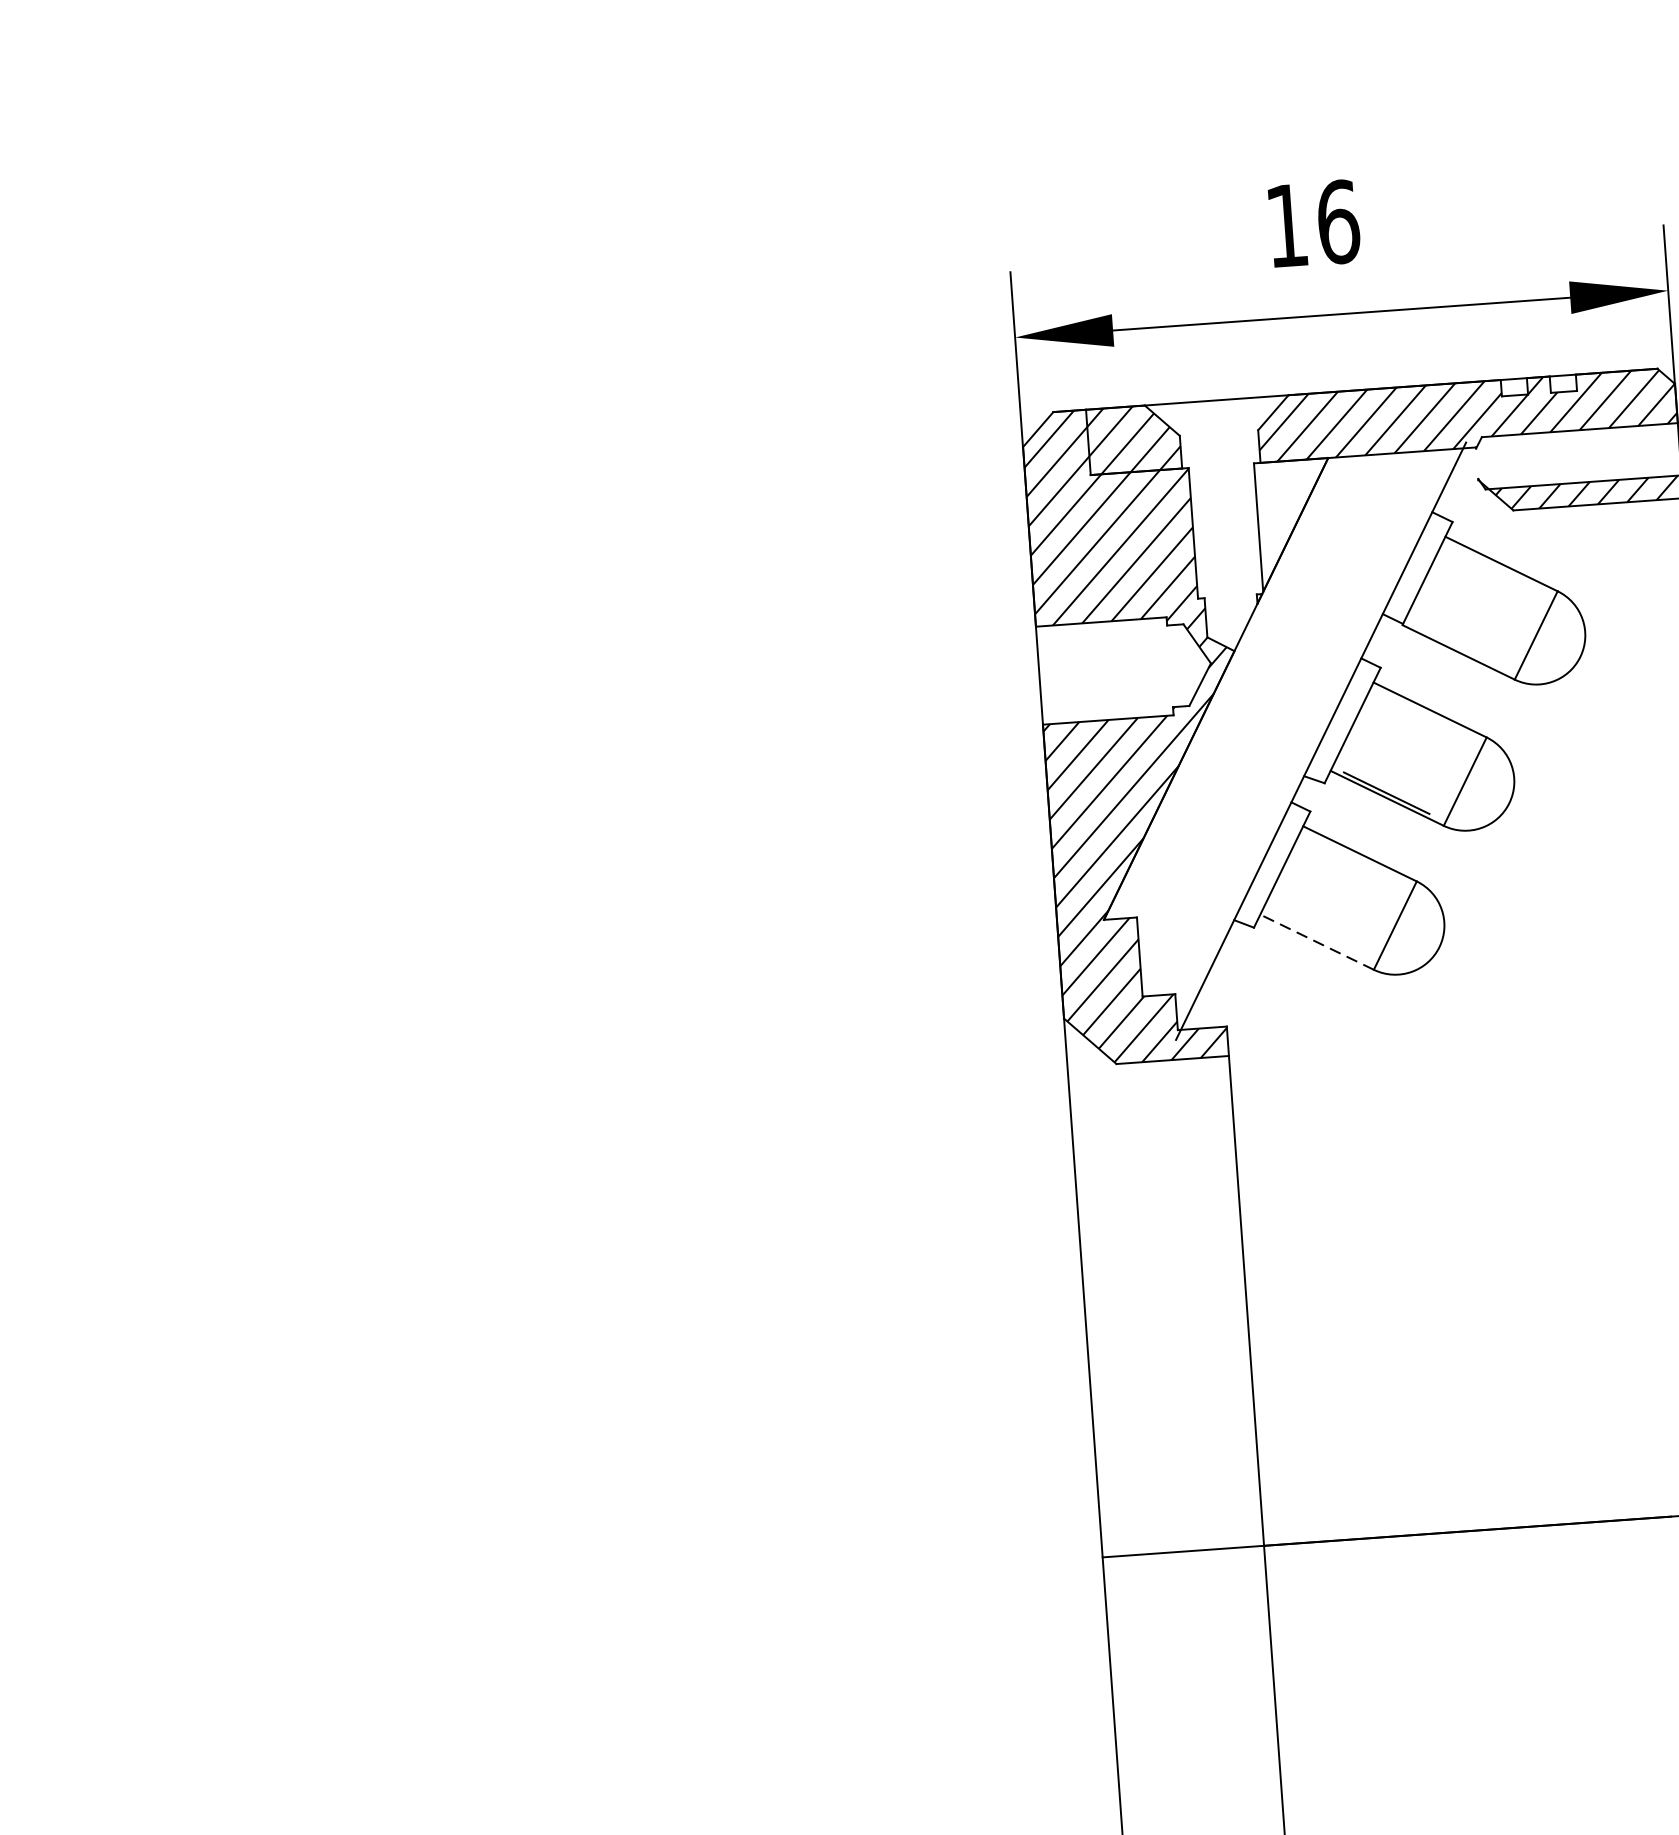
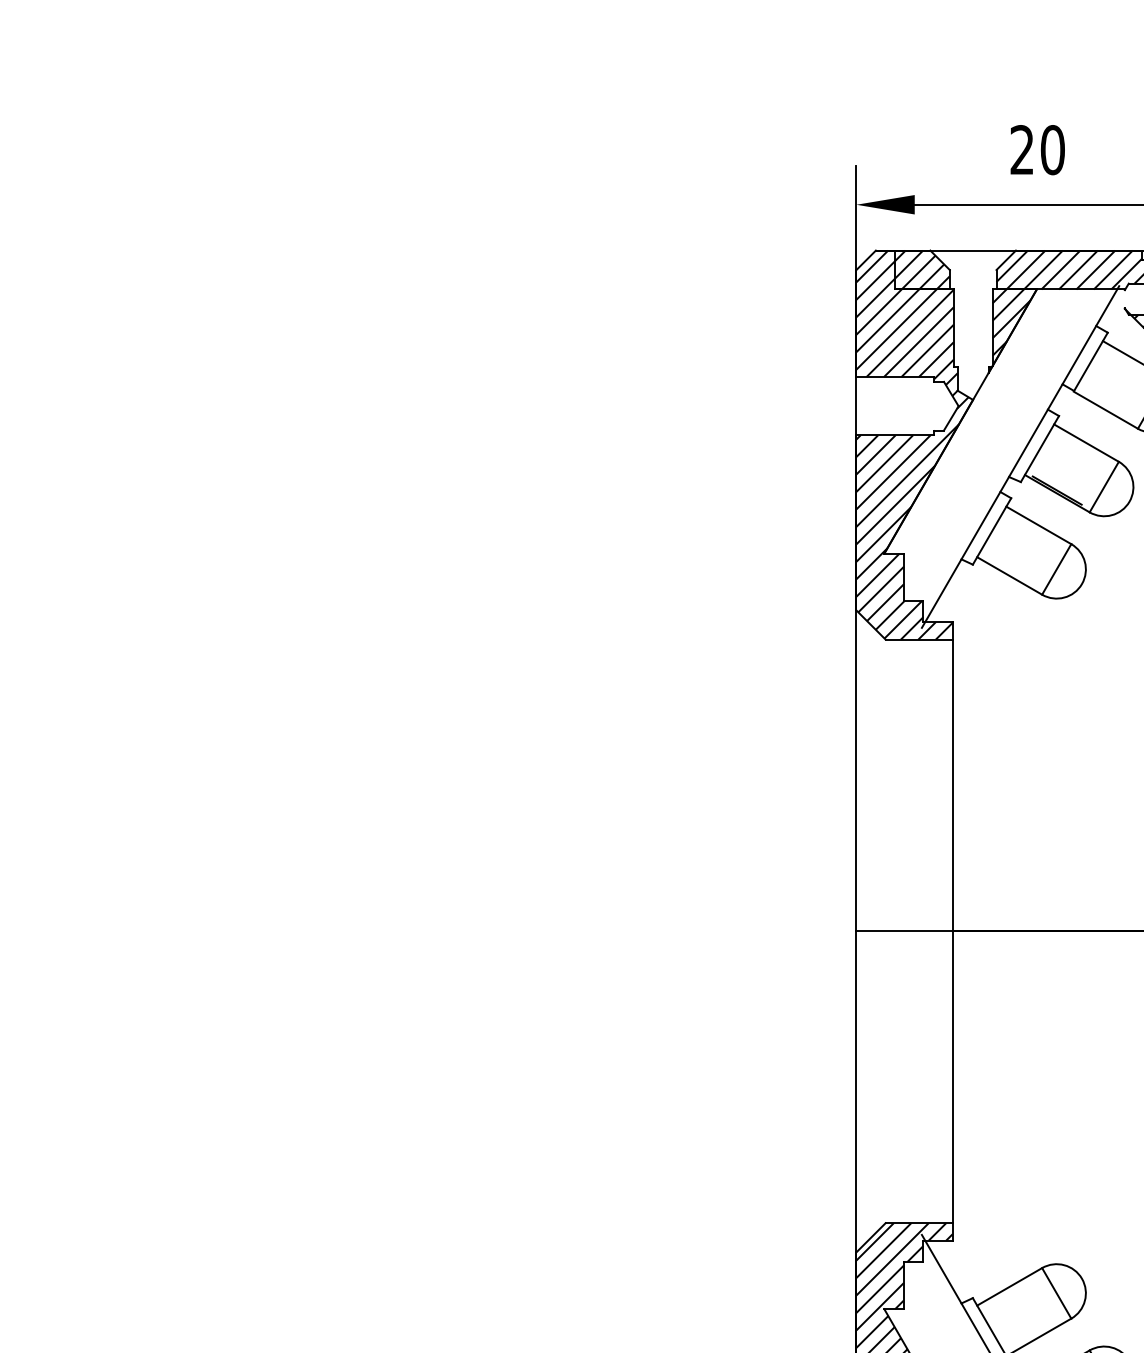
text: (1312, 224) -> (1037, 150), 16 -> 20
hatch: (1289, 516) -> (1011, 322), added
line: (1316, 941) -> (1009, 575), dashed -> solid

